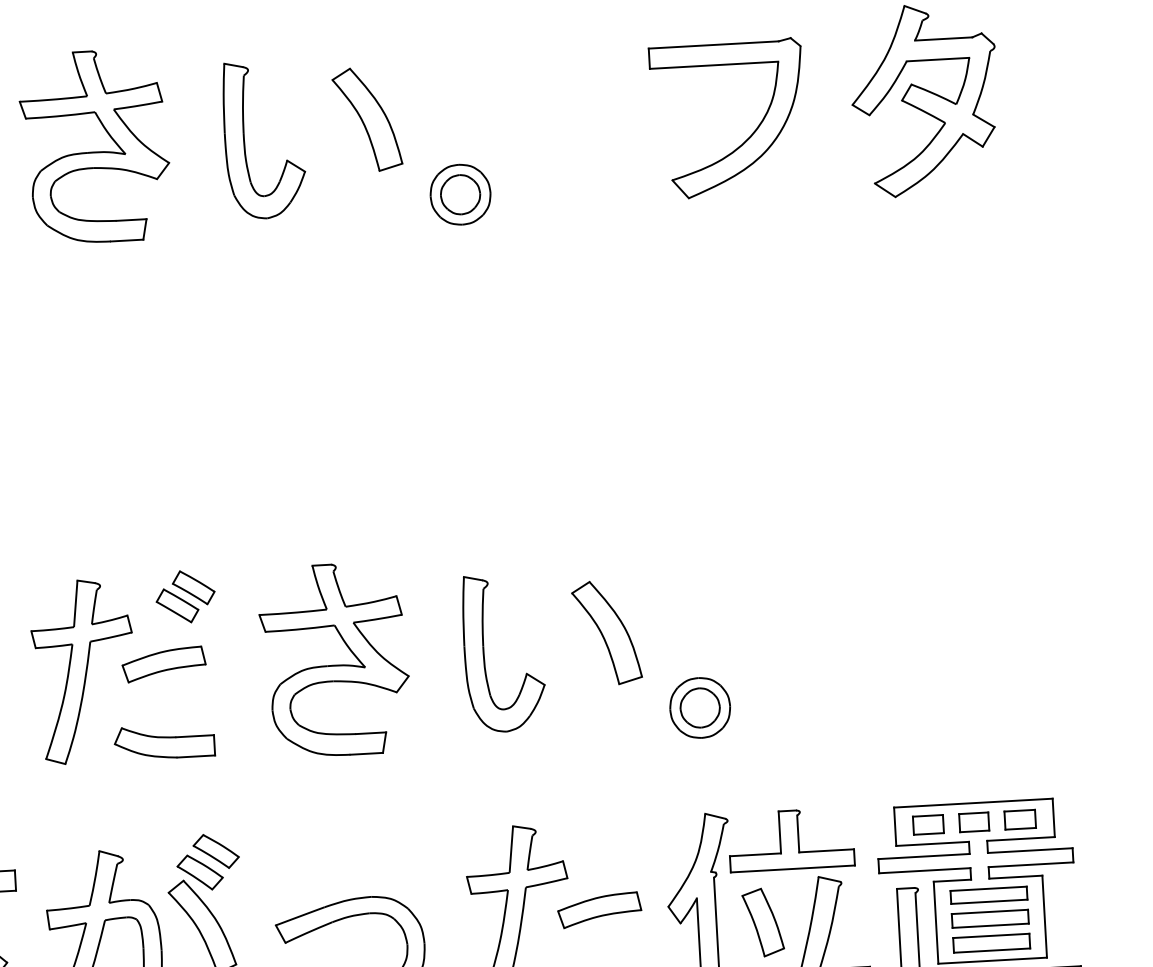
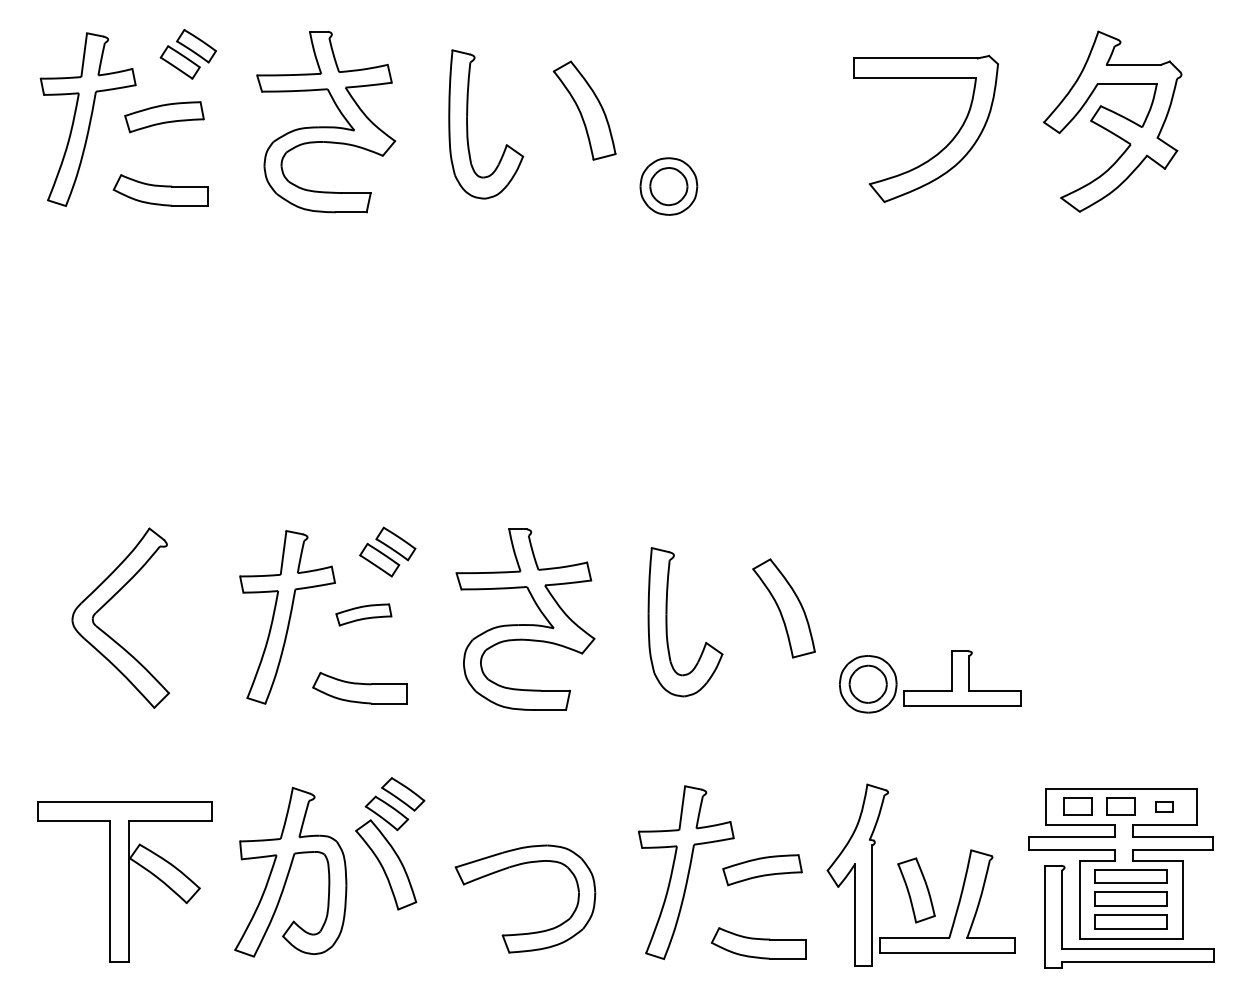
part: (163, 664) -> (363, 614), size x0.7
part: (1019, 819) -> (1164, 806), size x0.6
part: (791, 839) -> (962, 678), moved

